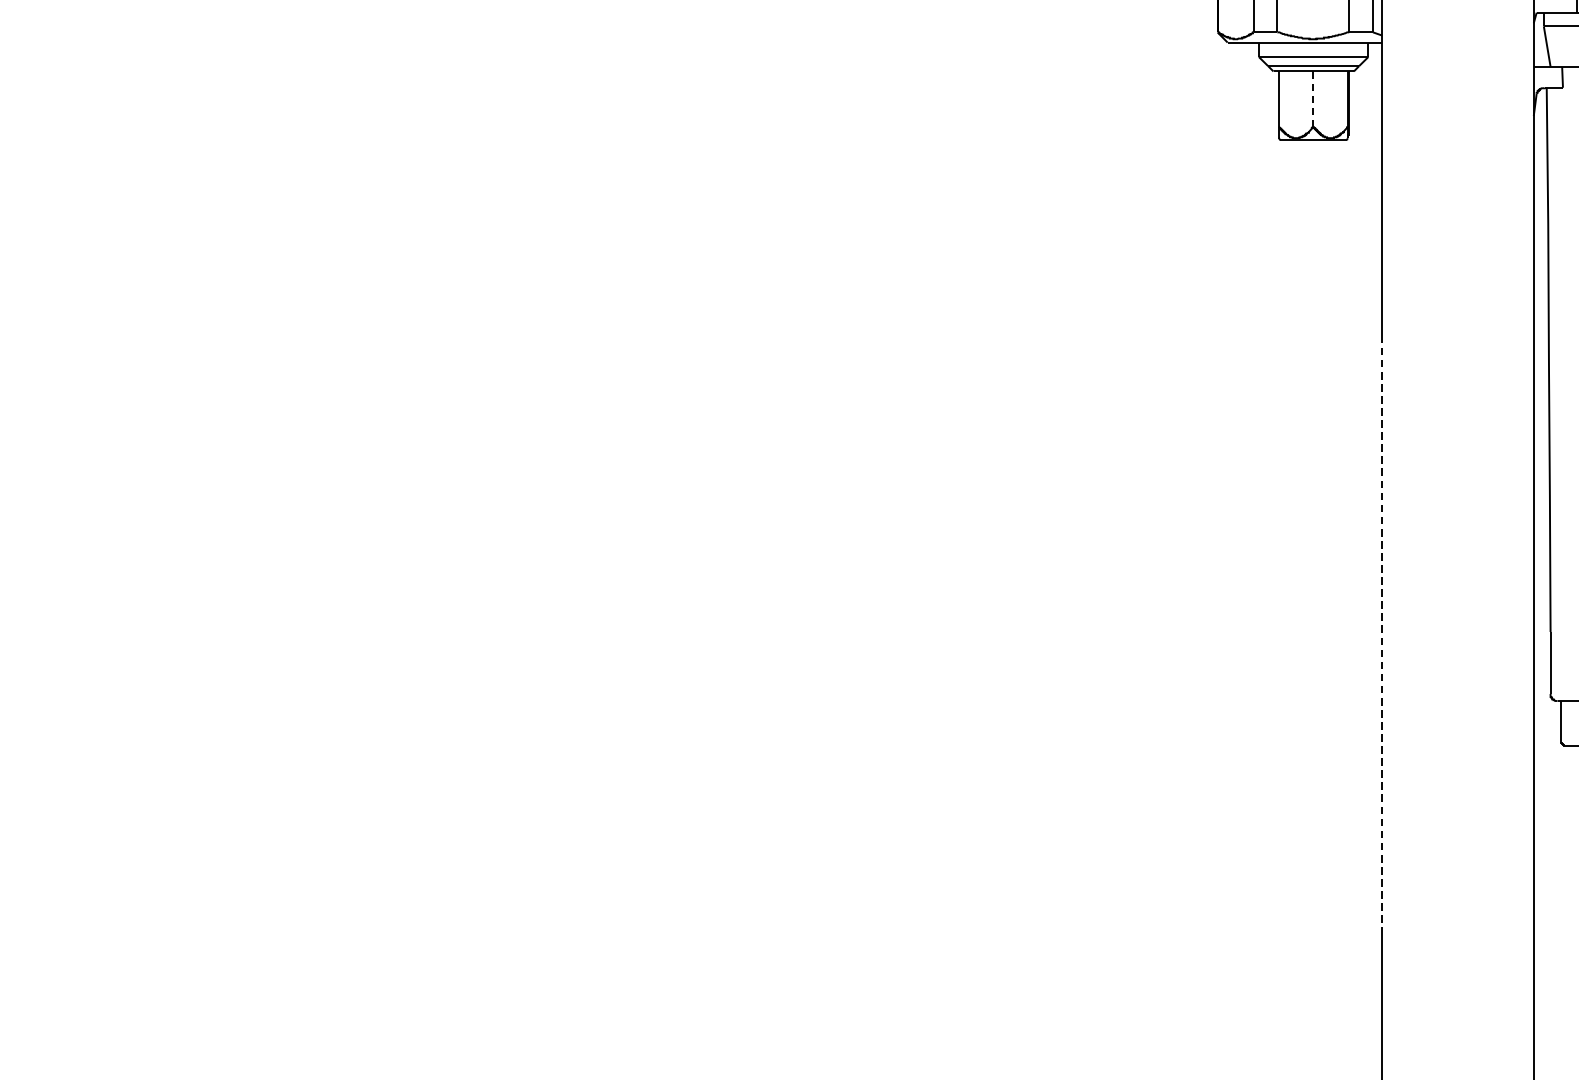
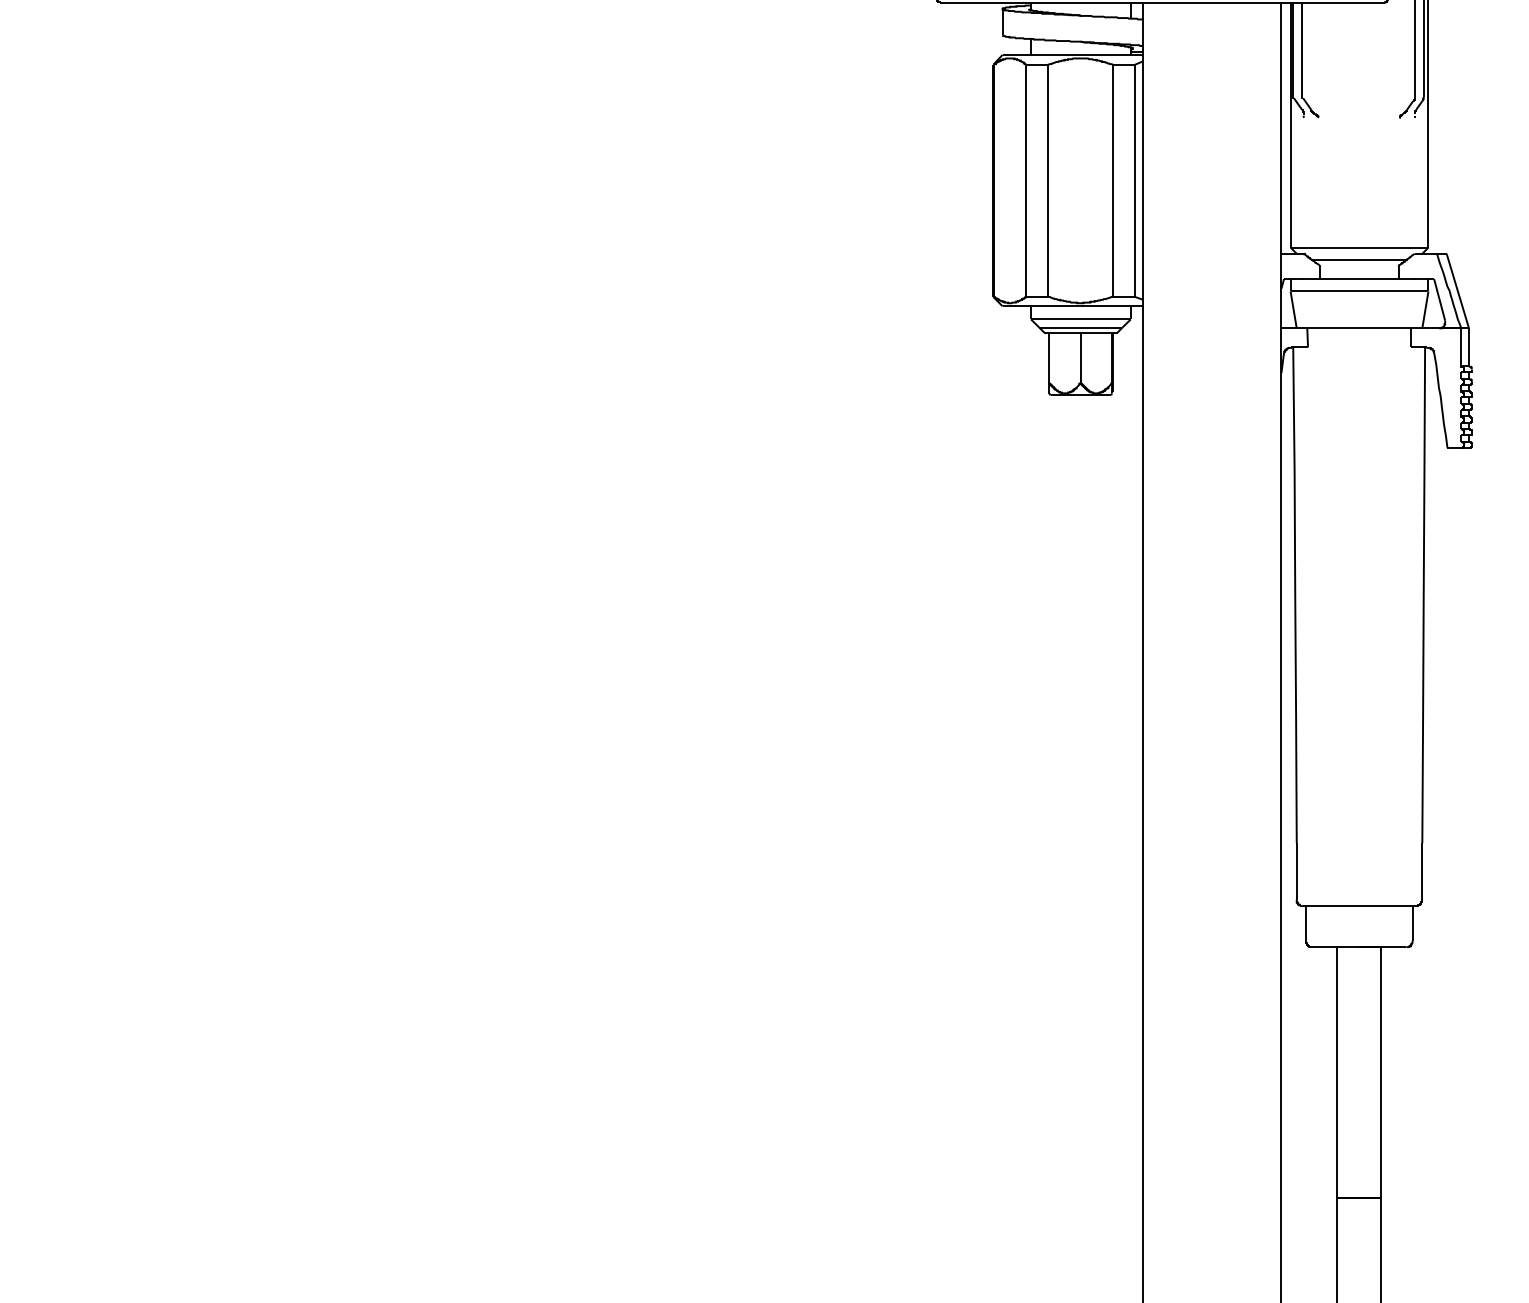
line: (1313, 99) -> (1080, 358), dashed -> solid
line: (1382, 633) -> (1143, 844), dashed -> solid

